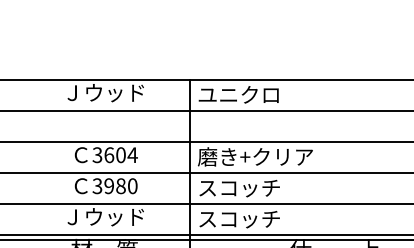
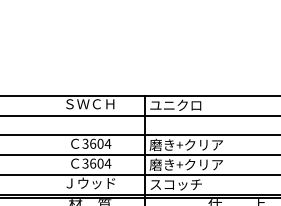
text: (105, 91) -> (90, 103), Ｊウッド -> ＳＷＣＨ
text: (120, 185) -> (100, 163), 3980 -> 3604
text: (254, 187) -> (185, 164), スコッチ -> 磨き+クリア

